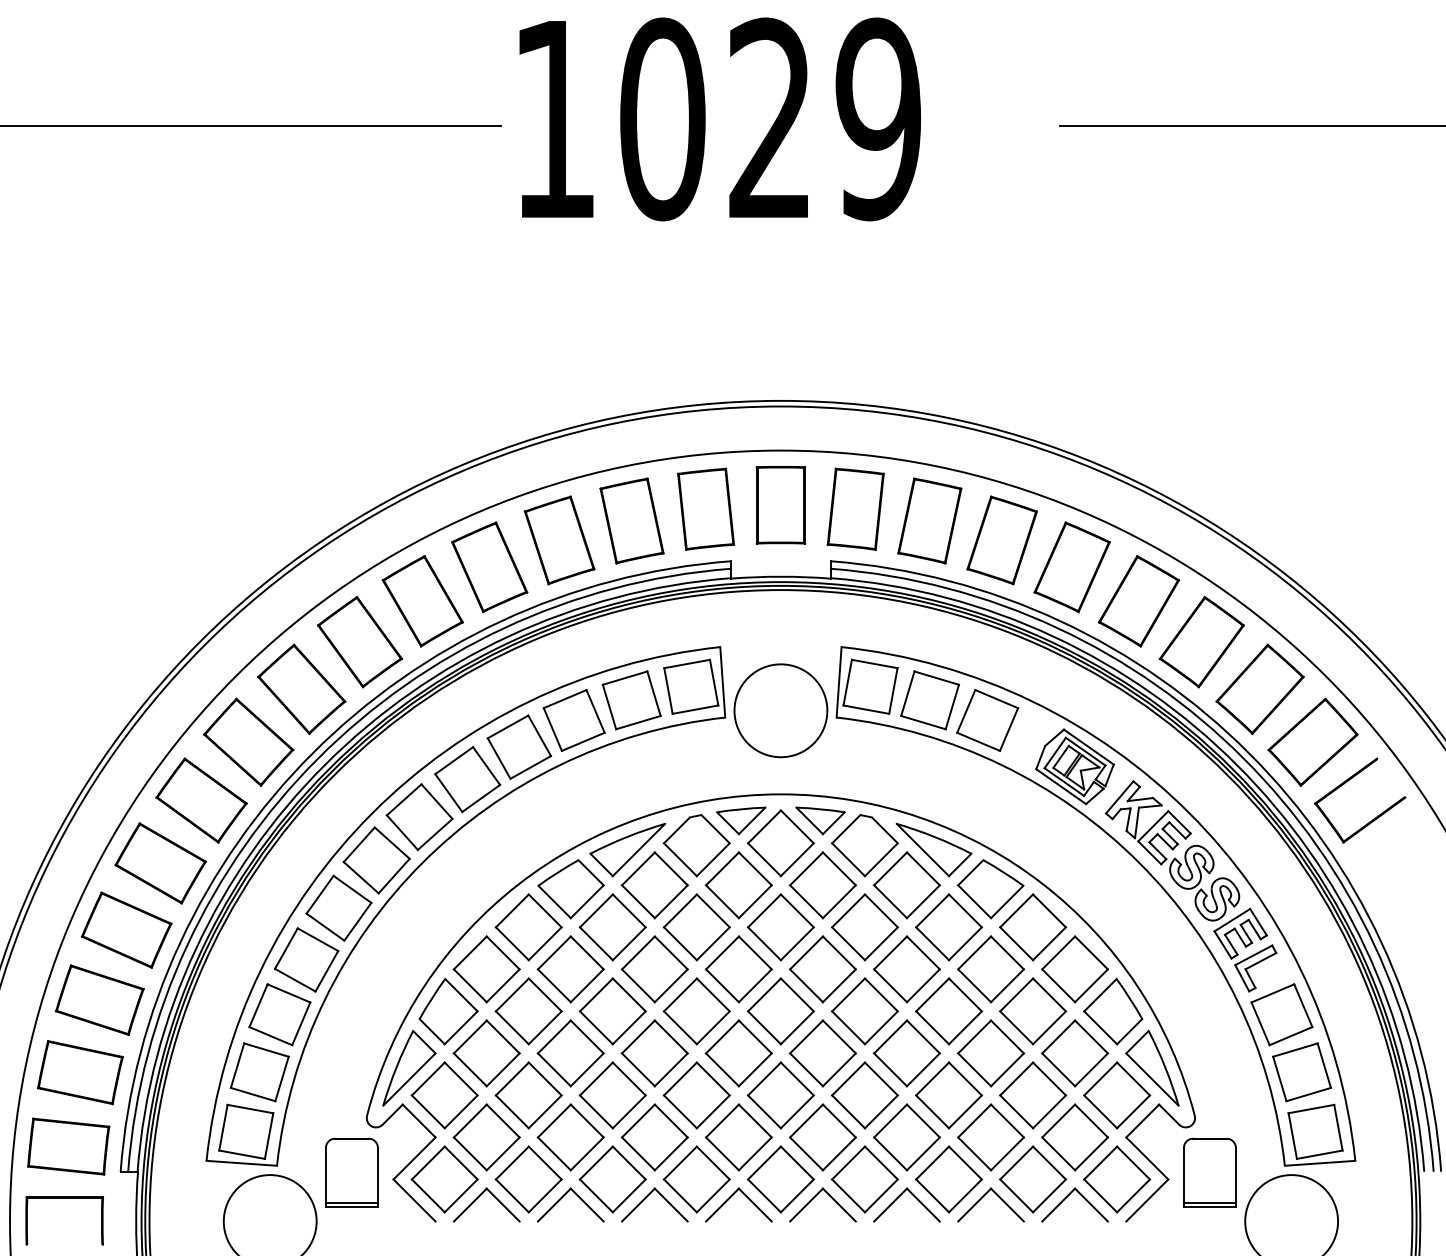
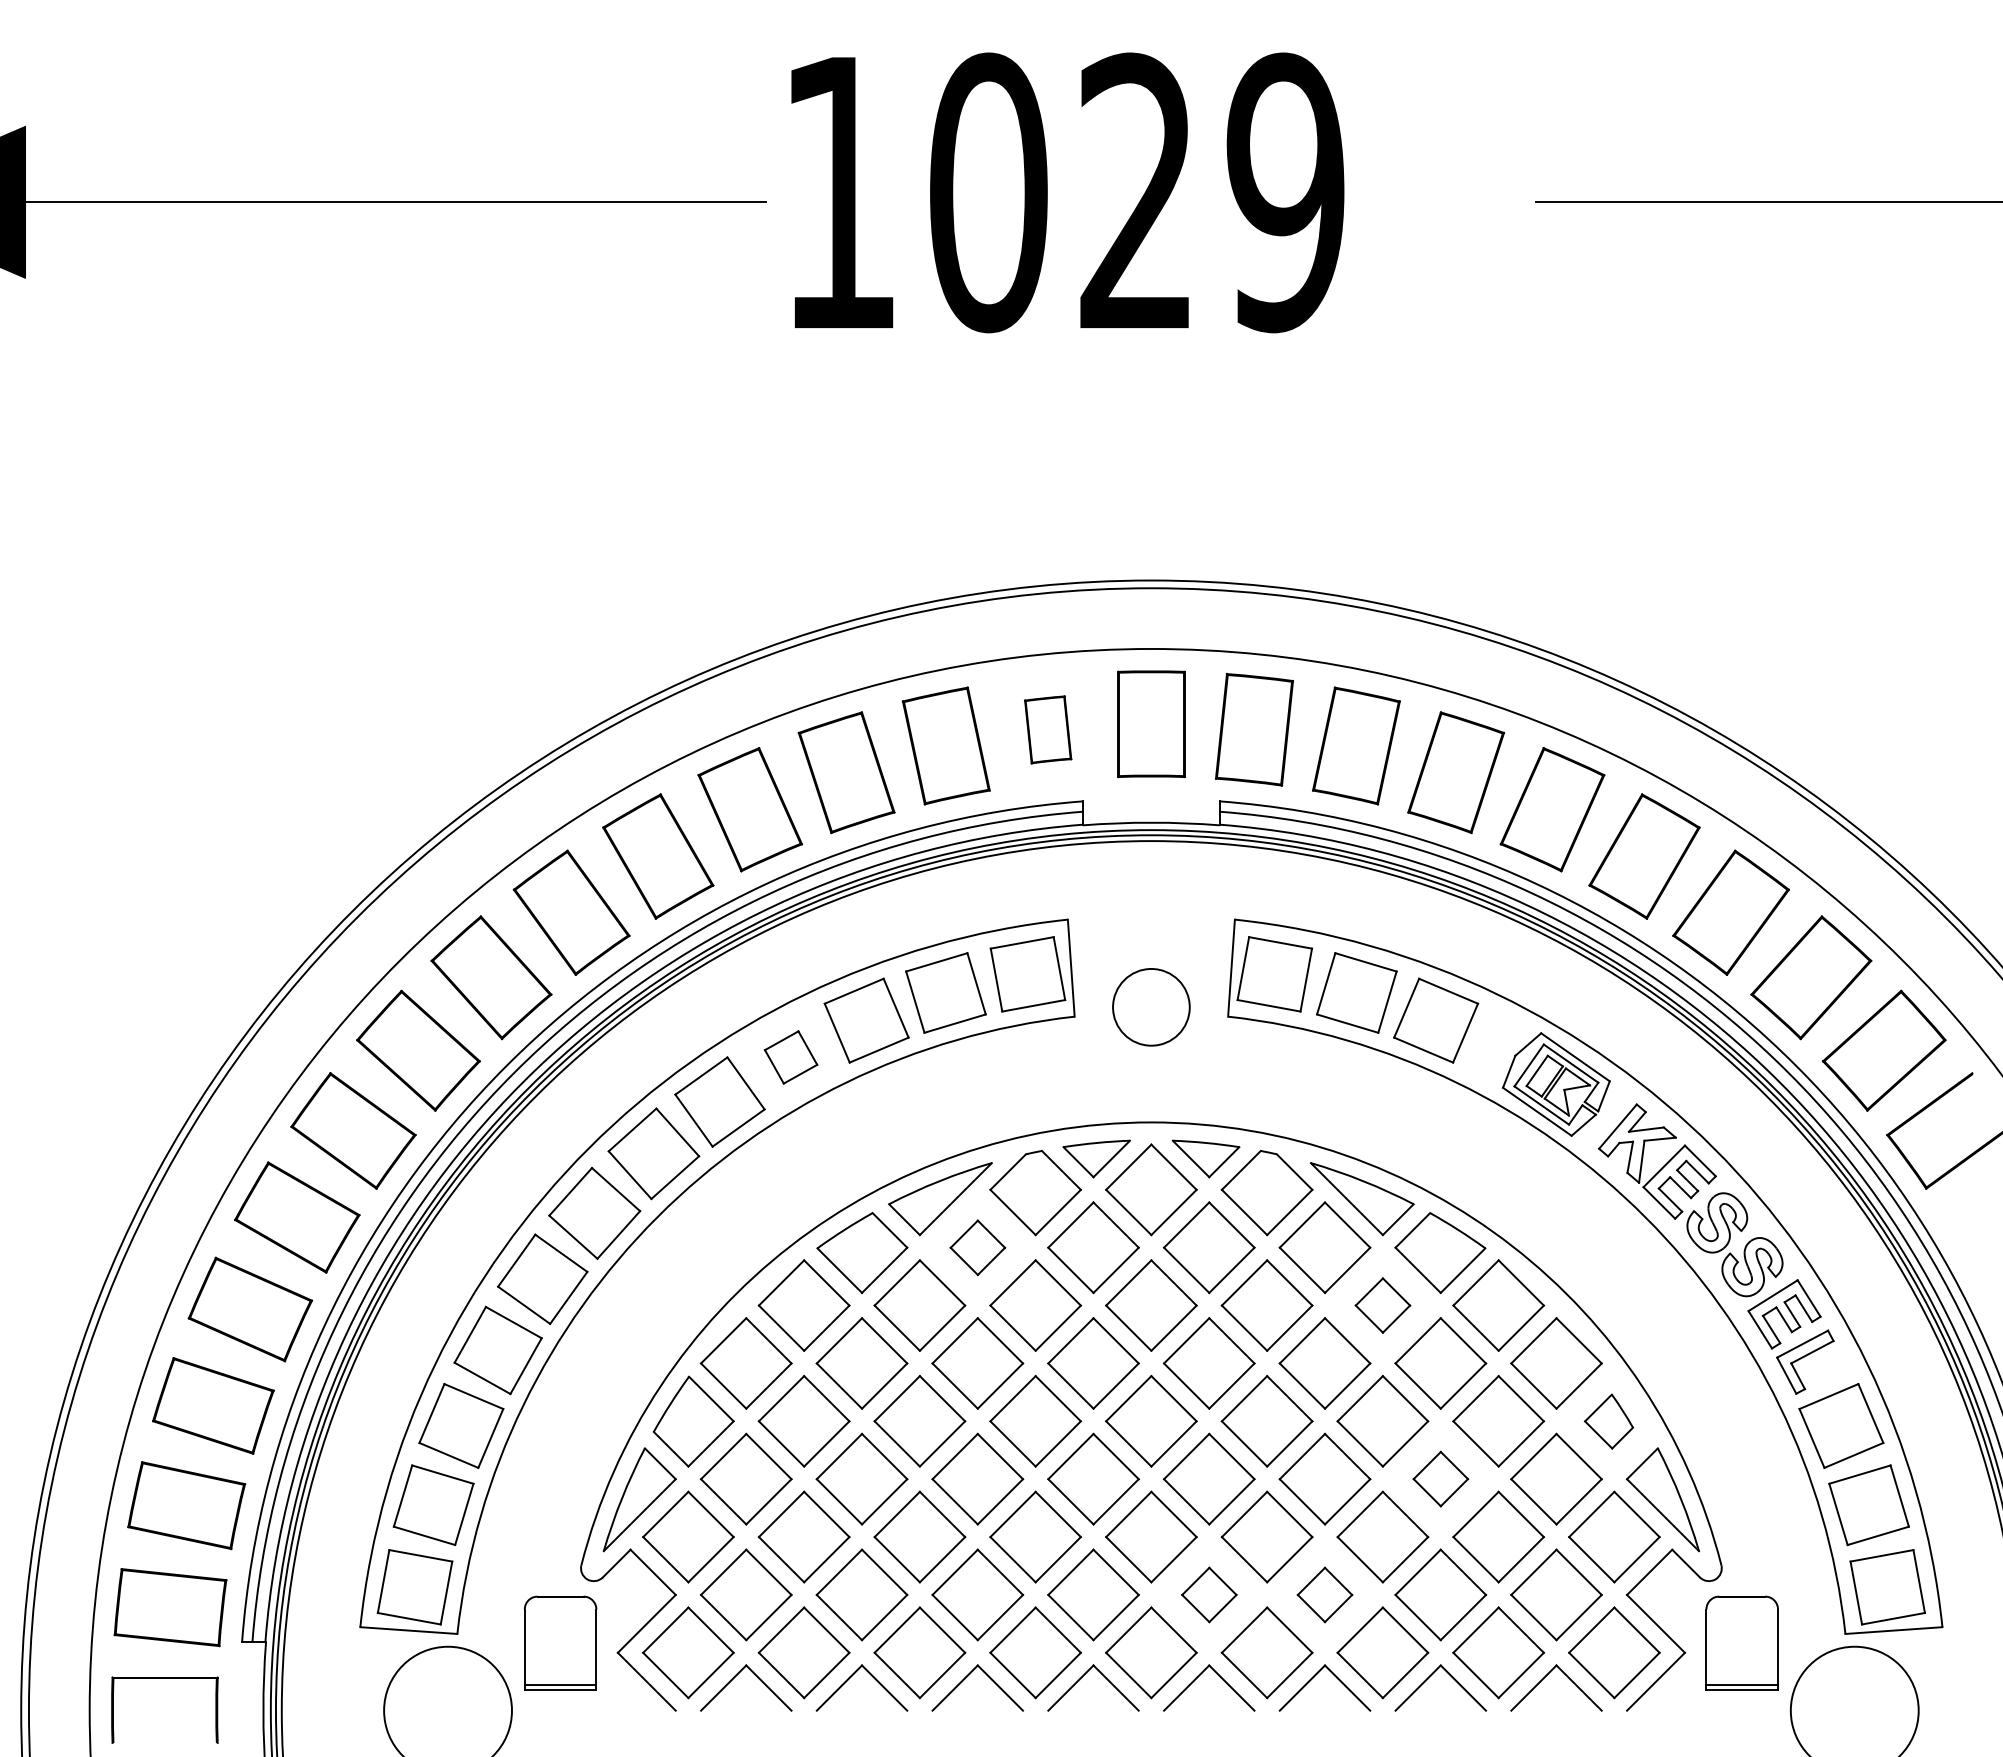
part: (705, 509) -> (1047, 729), size x0.6
circle: (781, 710) -> (1151, 1007), size x0.6
part: (518, 747) -> (790, 1057), size x0.6
part: (654, 885) -> (977, 1247), size x0.6
part: (948, 927) -> (1382, 1305), size x0.6
part: (1112, 1011) -> (1608, 1421), size x0.6
part: (990, 1052) -> (1440, 1478), size x0.6
part: (823, 1137) -> (1209, 1594), size x0.6
part: (906, 1137) -> (1324, 1594), size x0.6

